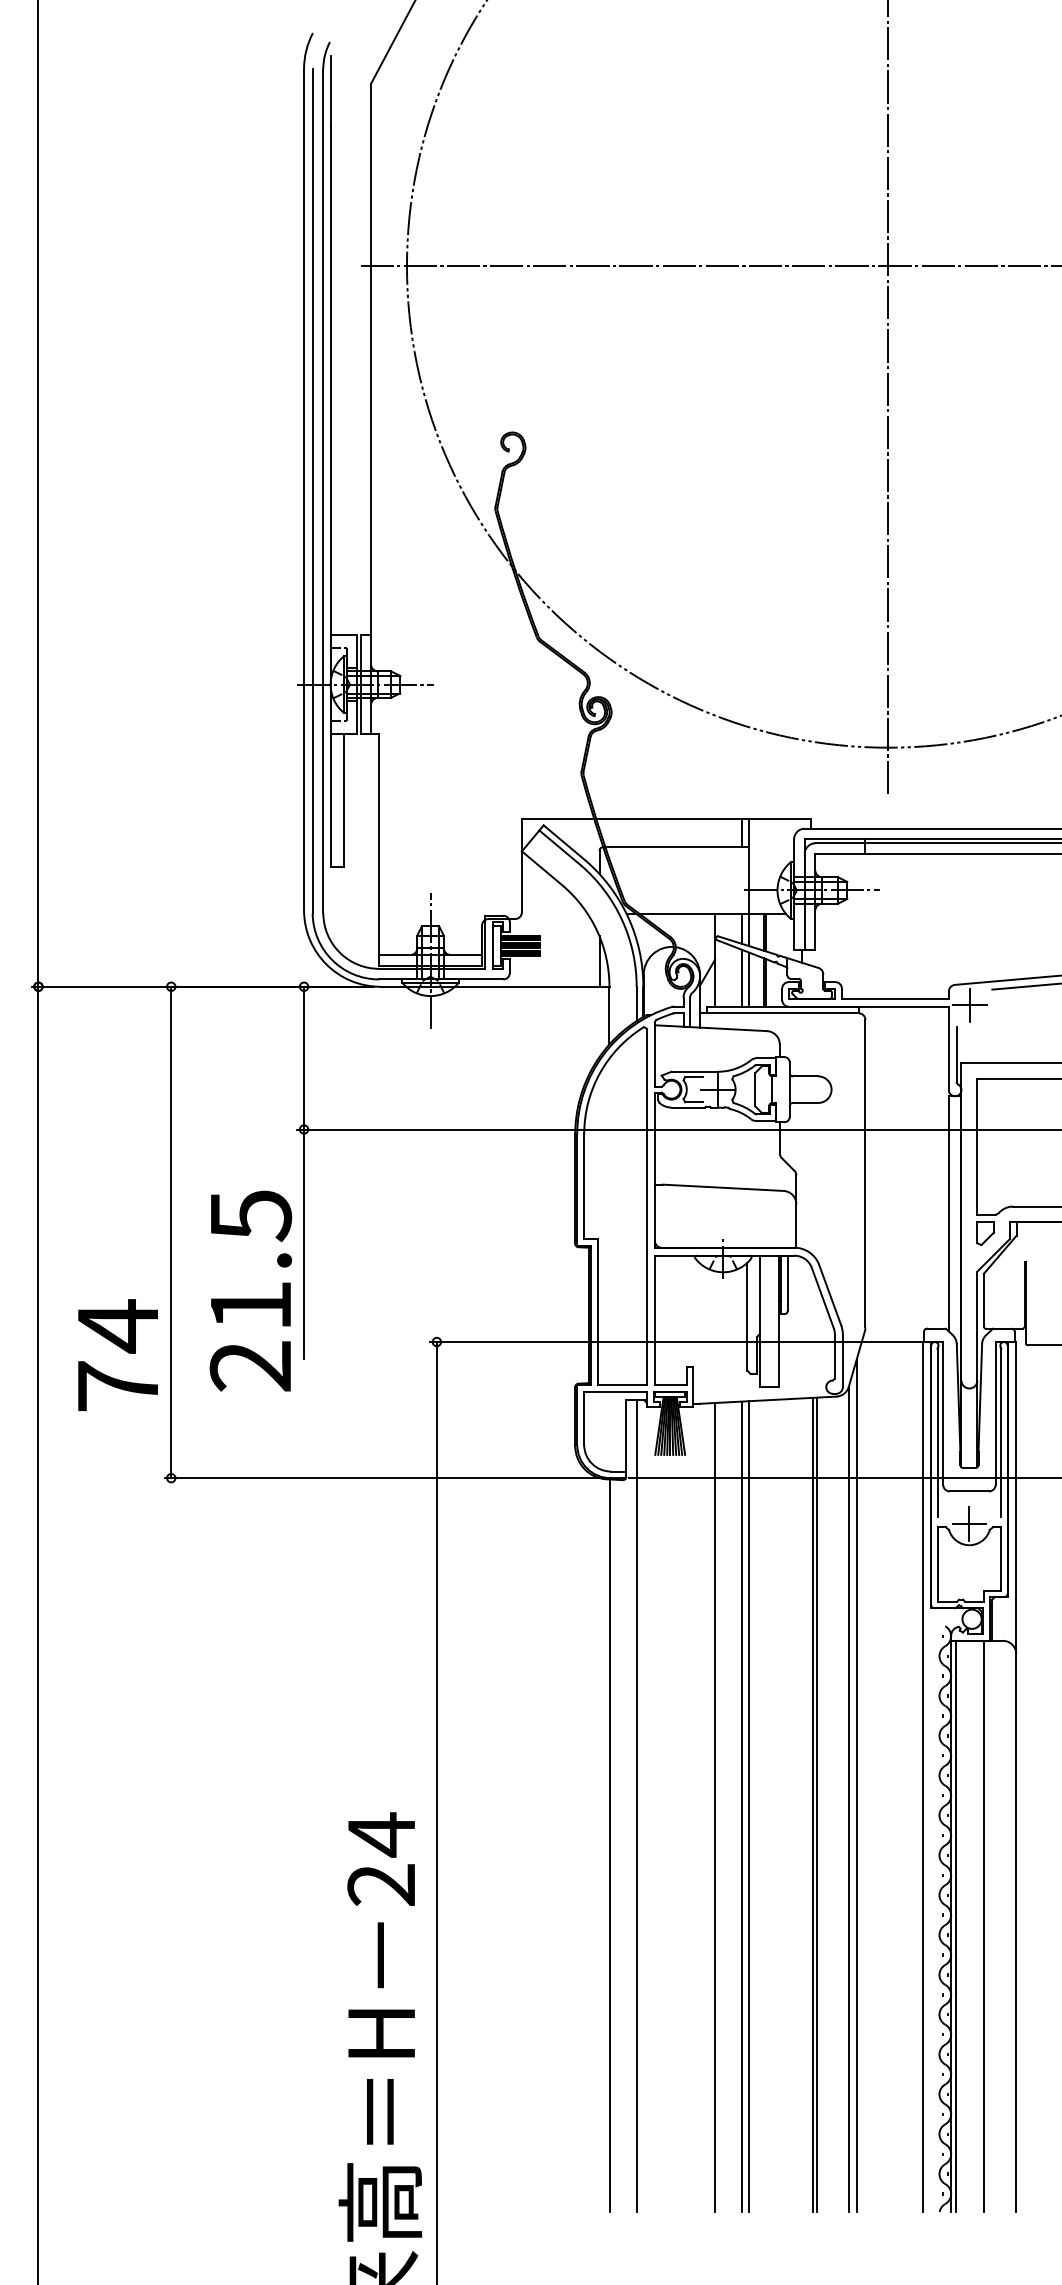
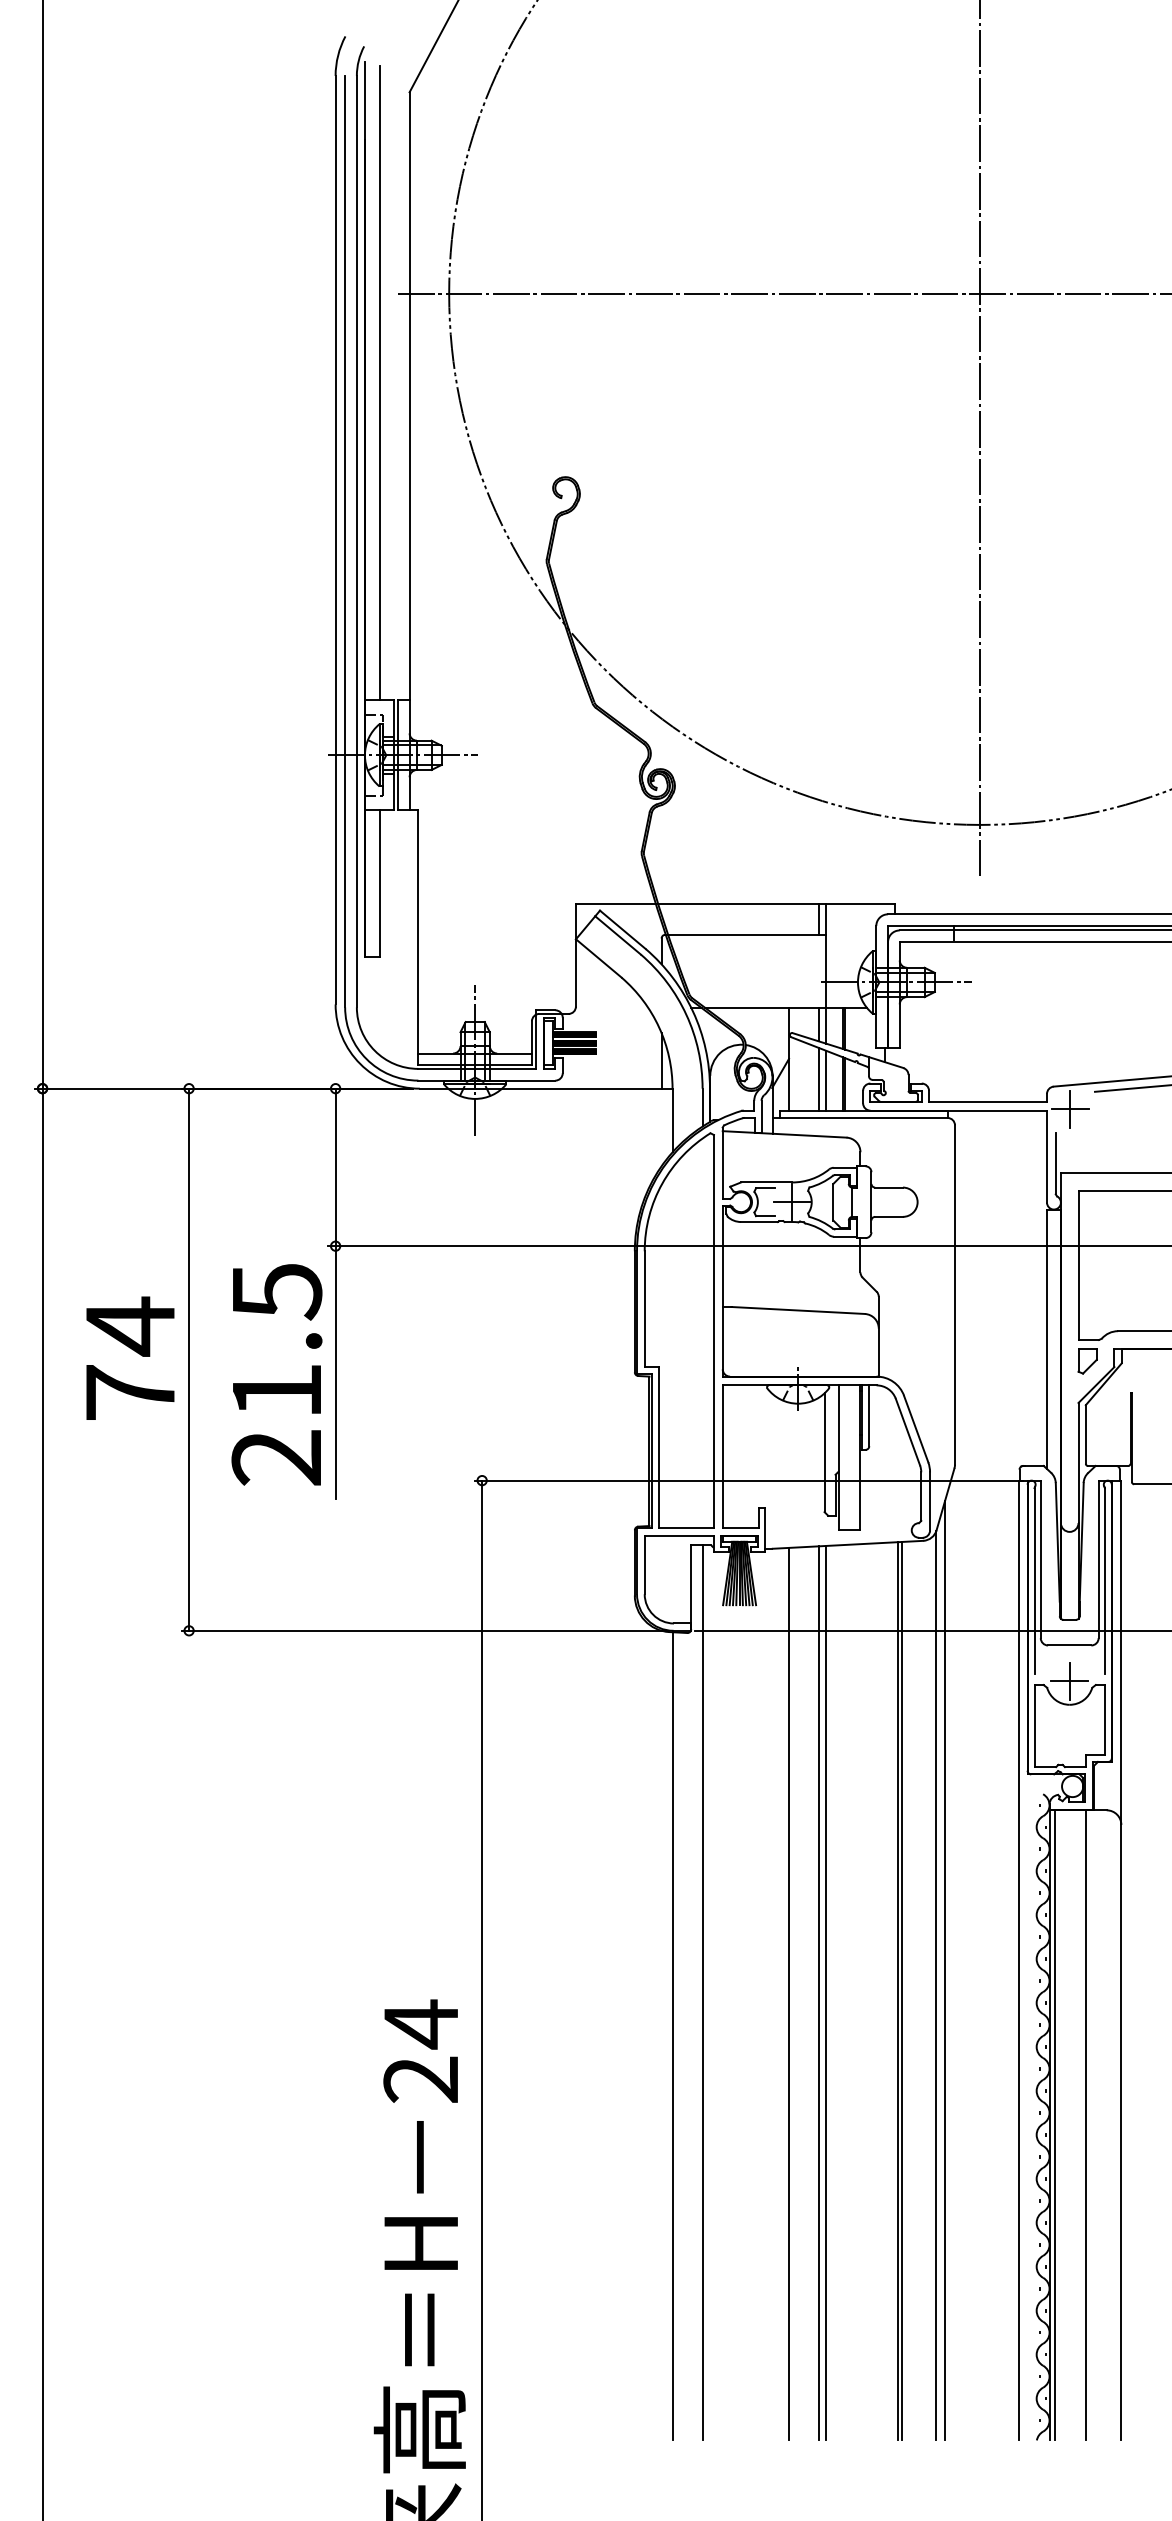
line: (343, 346) -> (379, 382), added
text: (250, 1290) -> (276, 1374), moved
text: (117, 1354) -> (129, 1357), moved

